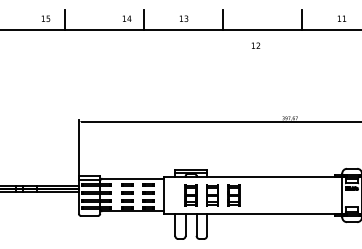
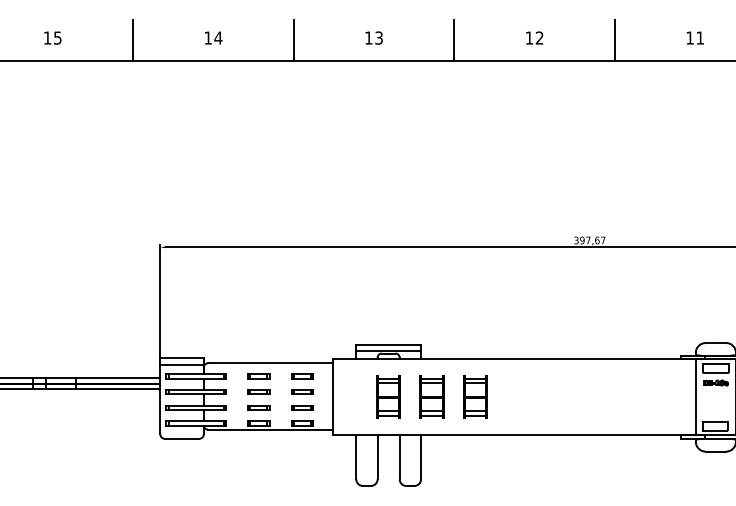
text: (45, 18) -> (51, 37), moved
text: (126, 18) -> (212, 37), moved
text: (255, 45) -> (533, 37), moved

